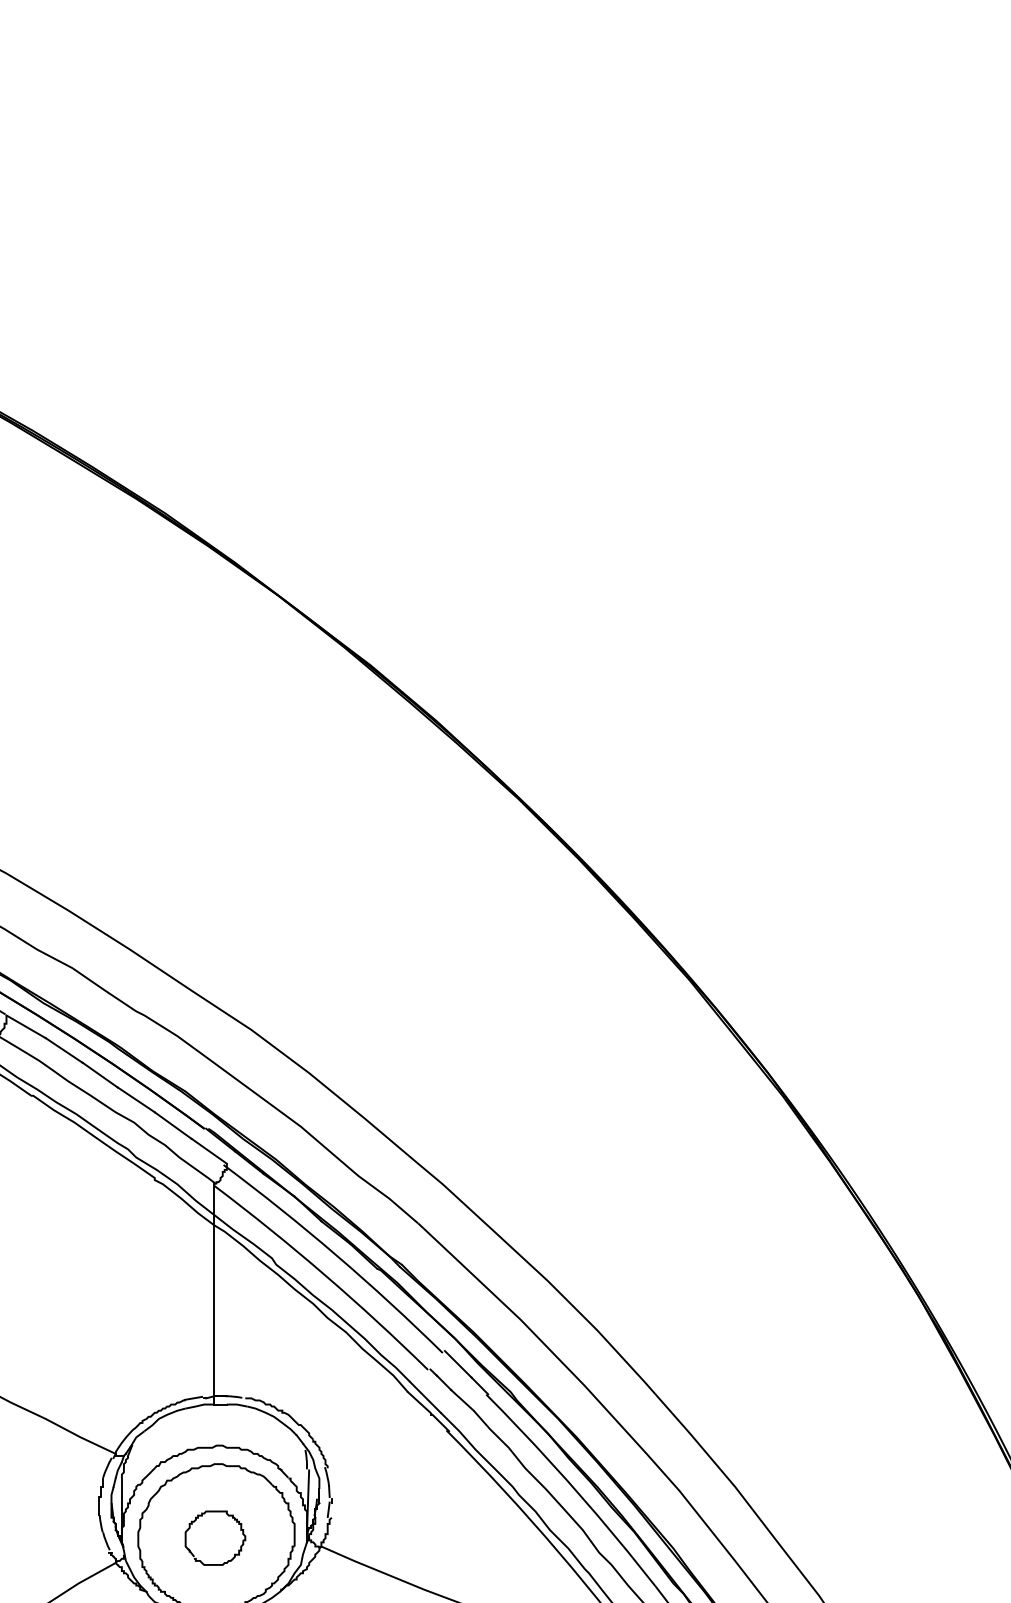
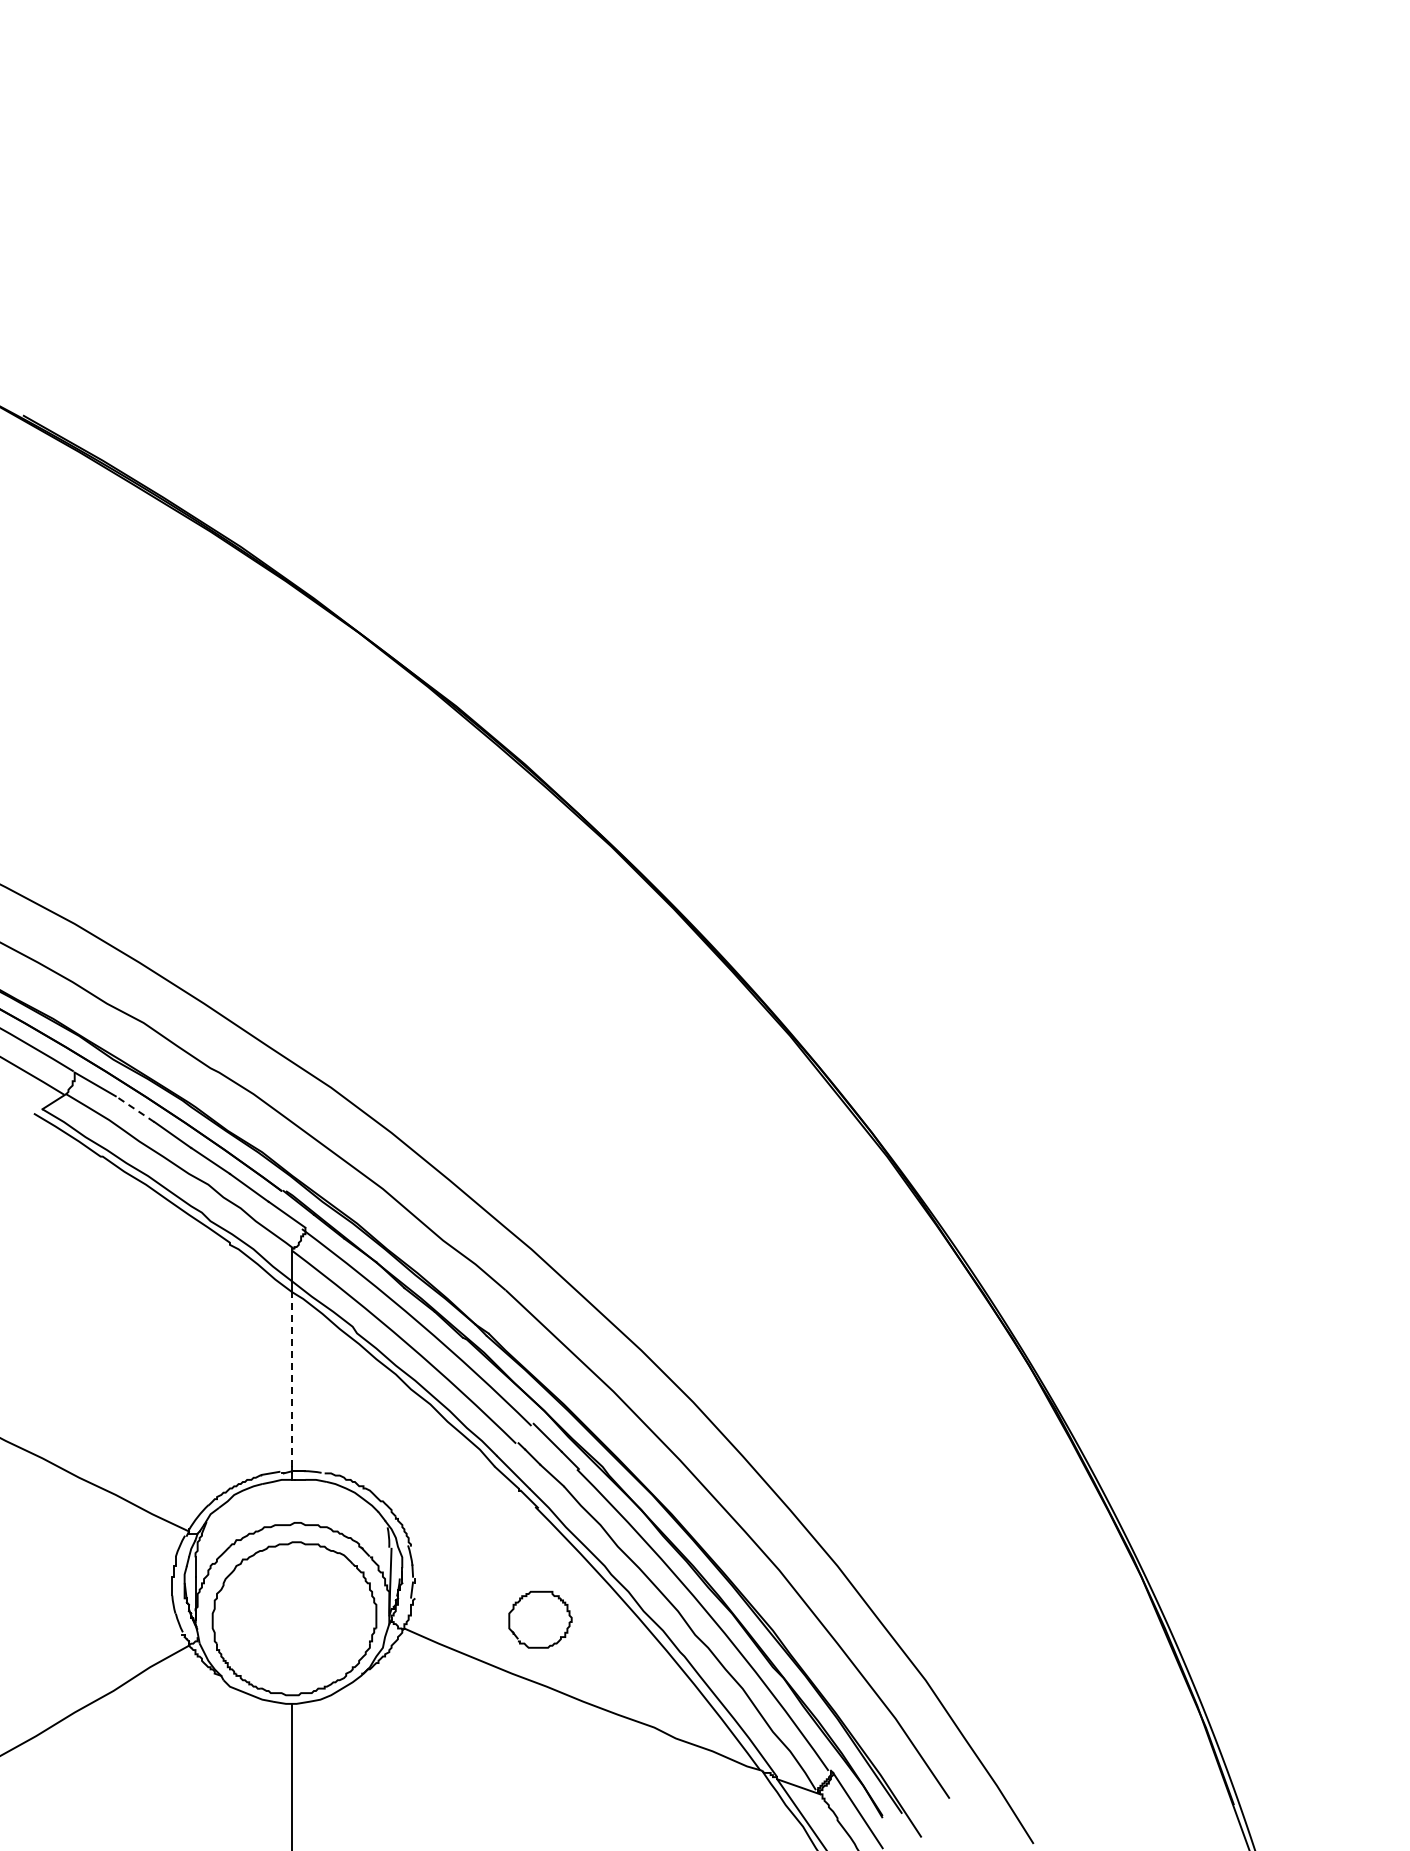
line: (63, 1049) -> (134, 1108), solid -> dashed
line: (214, 1308) -> (292, 1379), solid -> dashed
part: (215, 1537) -> (540, 1619), moved

